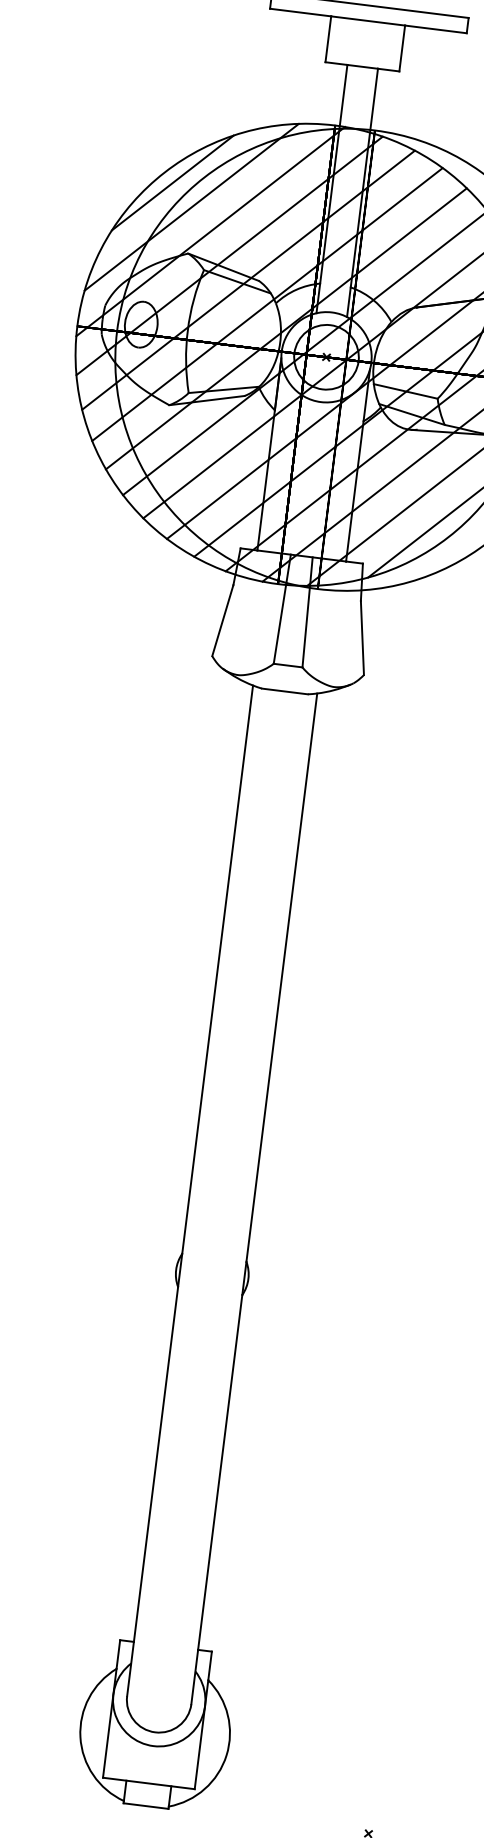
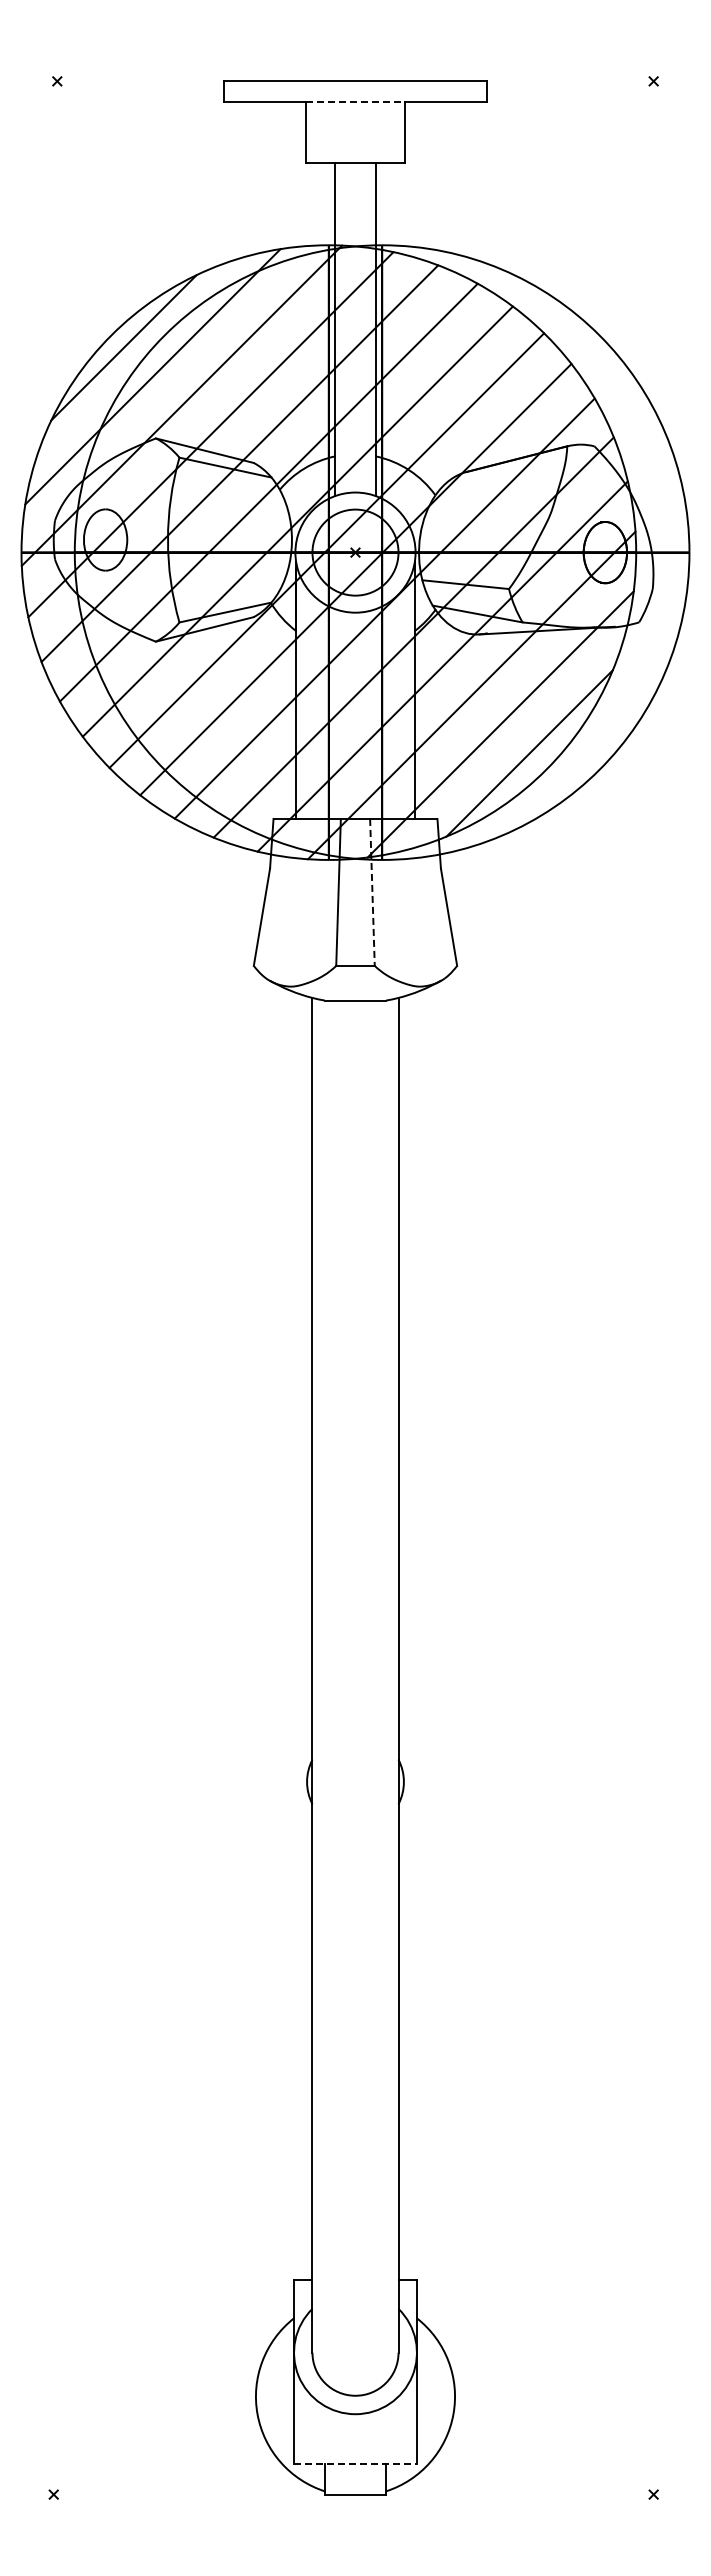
line: (368, 20) -> (355, 101), solid -> dashed
line: (307, 612) -> (372, 892), solid -> dashed
line: (149, 1783) -> (356, 2464), solid -> dashed

